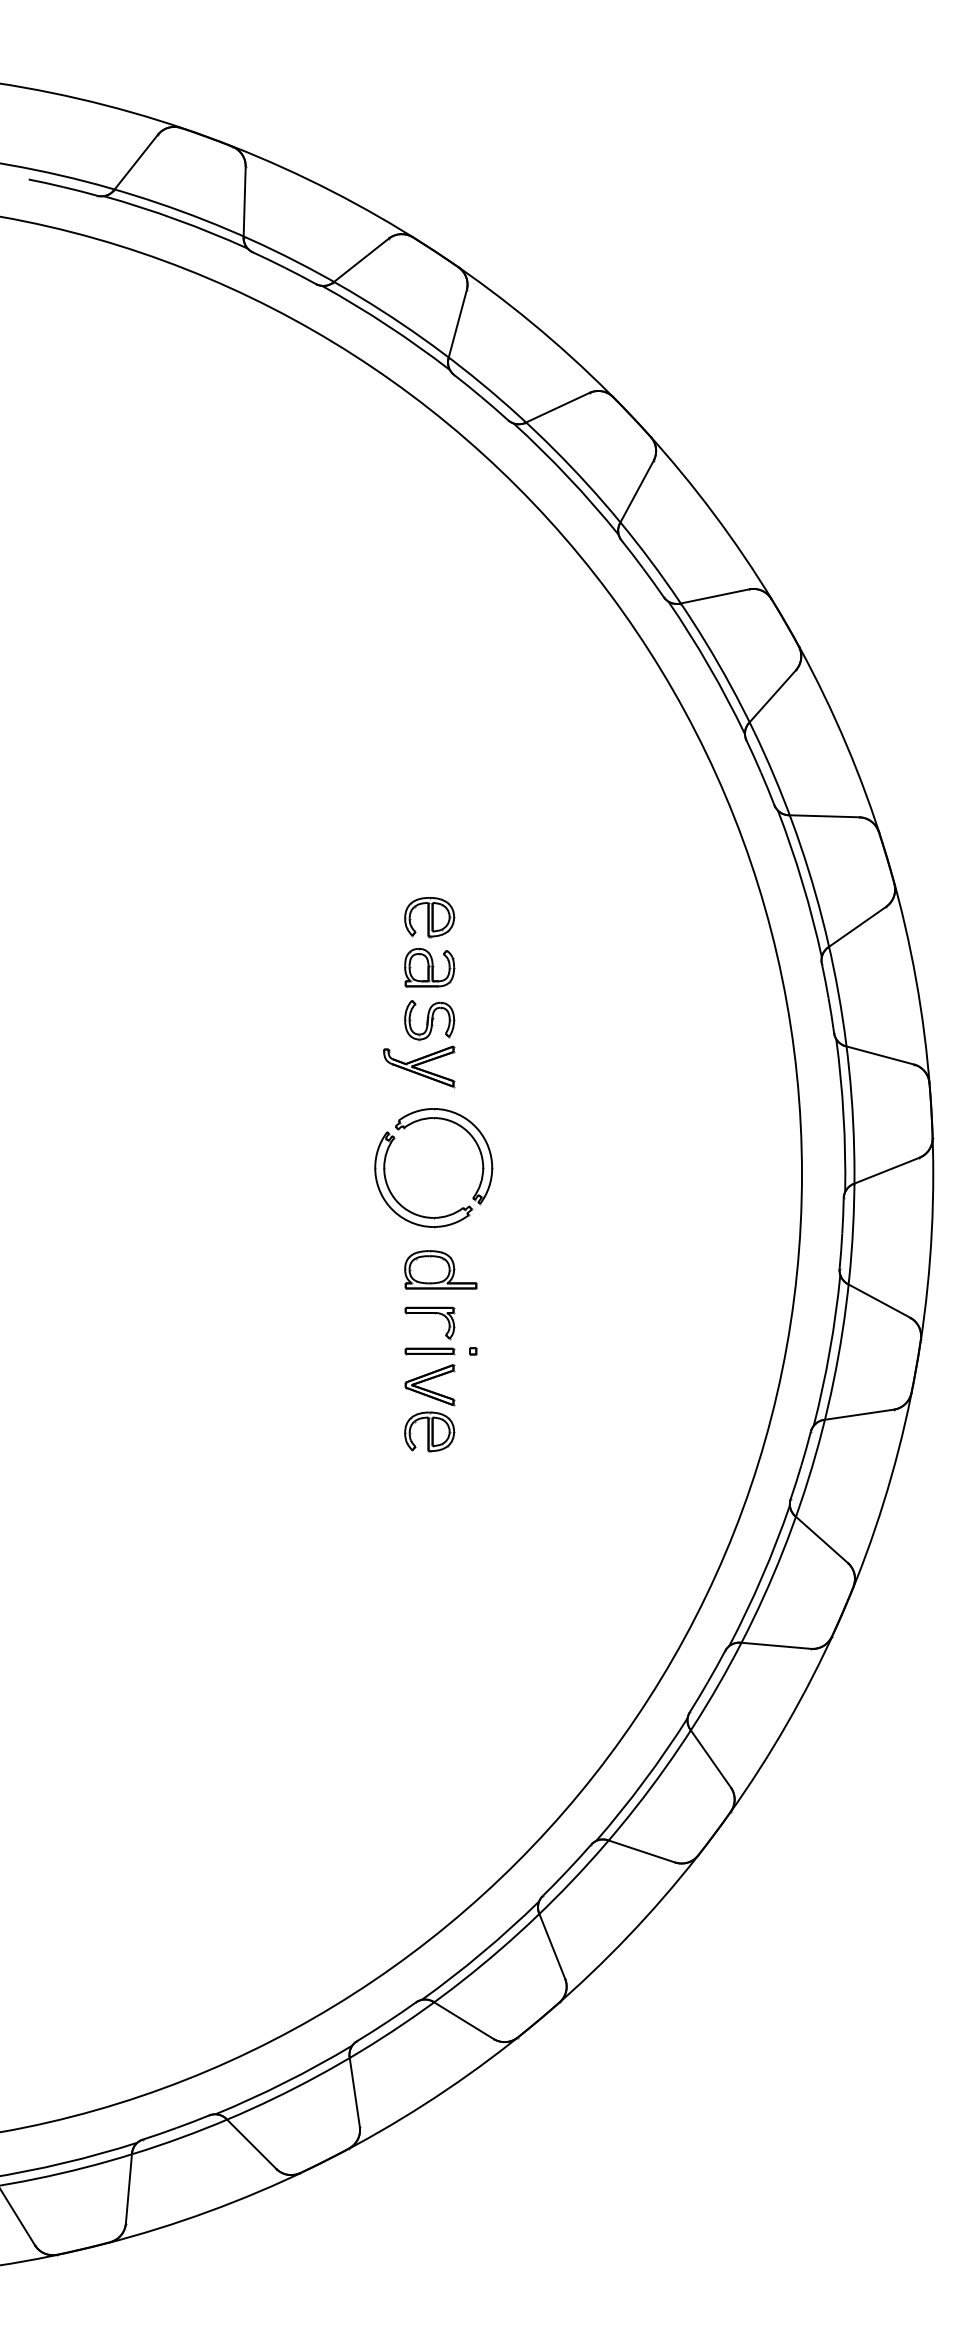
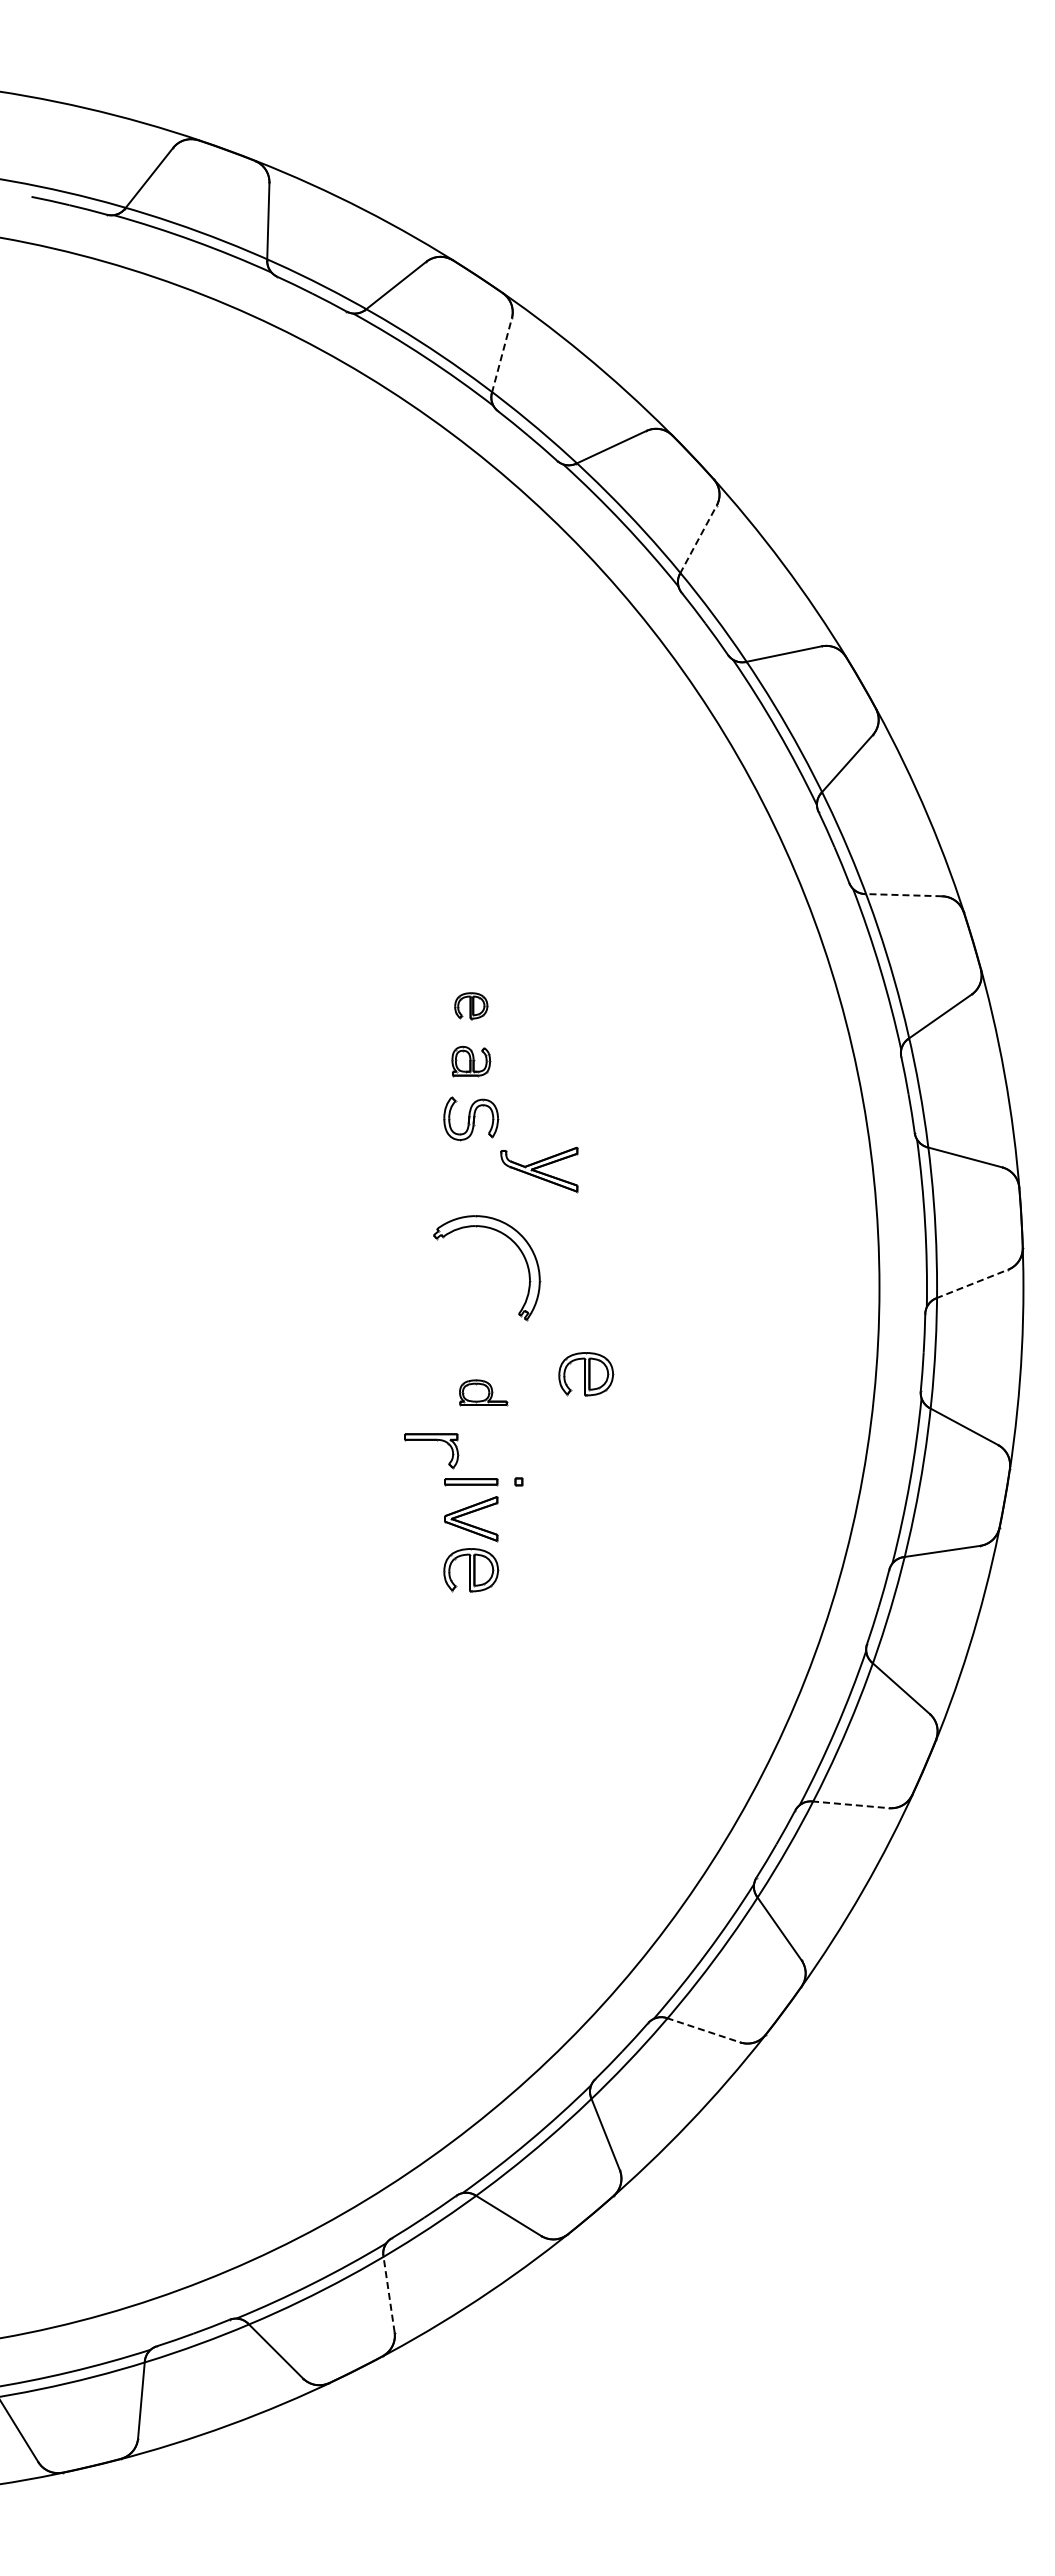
line: (457, 324) -> (501, 355), solid -> dashed
line: (636, 491) -> (698, 539), solid -> dashed
line: (823, 816) -> (903, 895), solid -> dashed
part: (429, 916) -> (471, 1005), size x0.6
part: (429, 967) -> (471, 1061), size x0.7
part: (418, 1066) -> (539, 1169), moved
line: (886, 1171) -> (972, 1284), solid -> dashed
part: (403, 1205) -> (442, 1322), removed
part: (534, 1253) -> (586, 1374), added
part: (440, 1269) -> (483, 1392), size x0.6
part: (429, 1313) -> (431, 1440), moved
line: (775, 1645) -> (850, 1804), solid -> dashed
line: (641, 1851) -> (703, 2030), solid -> dashed
line: (355, 2092) -> (389, 2294), solid -> dashed

